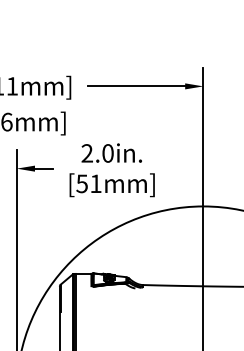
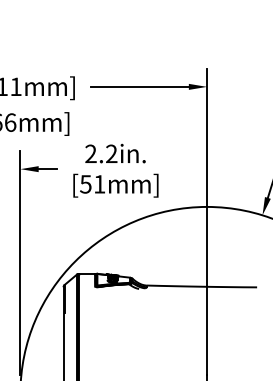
text: (107, 153) -> (111, 153), 2.0in. -> 2.2in.

